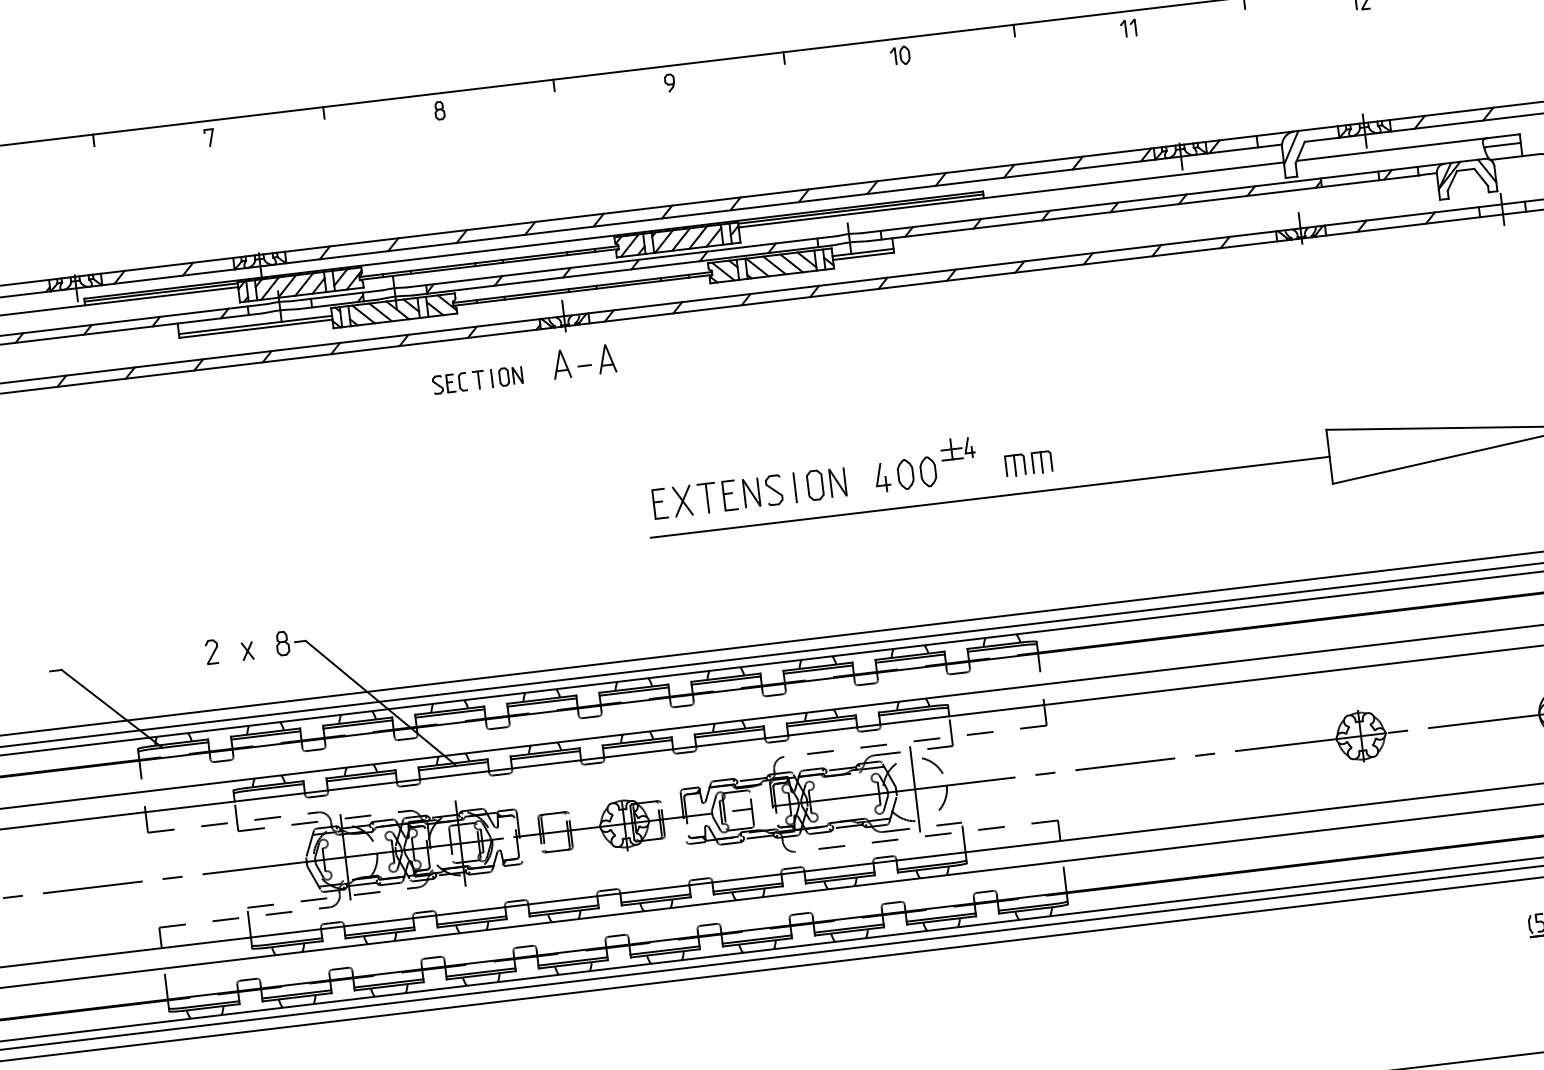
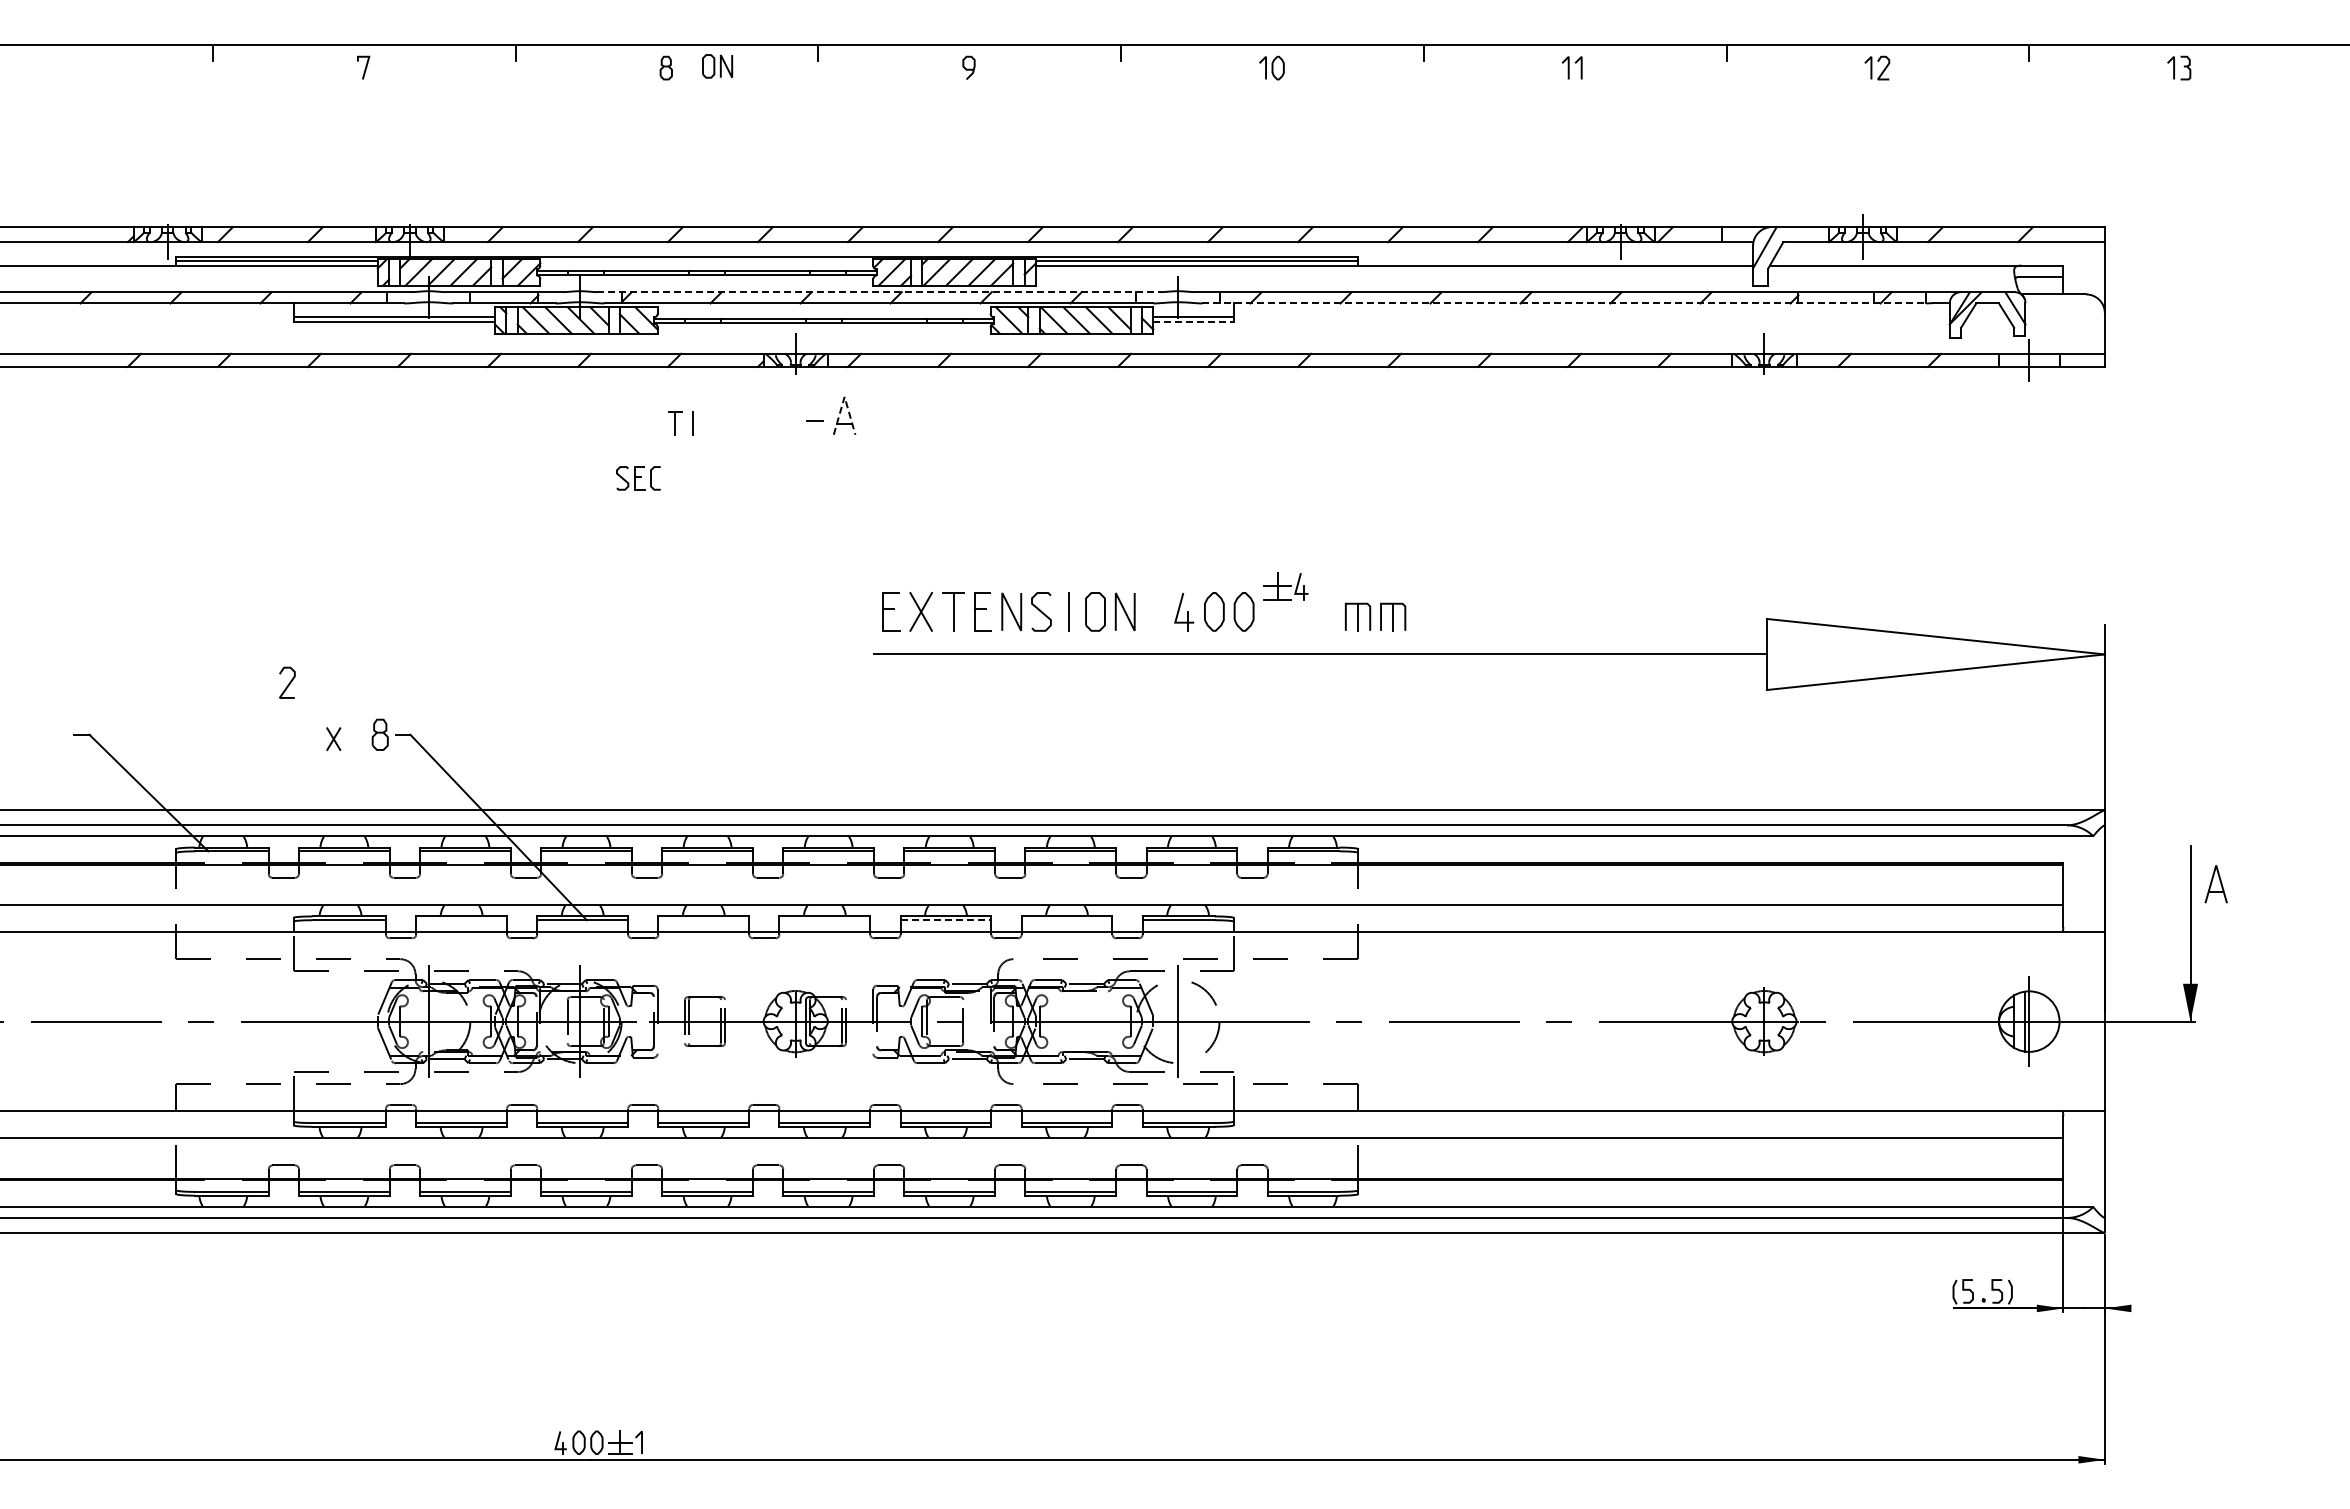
line: (1144, 208) -> (1565, 303), solid -> dashed
line: (863, 256) -> (1193, 322), solid -> dashed
line: (622, 262) -> (879, 292), solid -> dashed
line: (604, 344) -> (844, 396), solid -> dashed
part: (561, 364) -> (784, 415), removed
part: (510, 376) -> (717, 66), moved
part: (450, 383) -> (638, 478), moved
curve: (212, 652) -> (288, 683), moved
line: (821, 722) -> (1066, 920), removed
line: (730, 733) -> (946, 920), solid -> dashed
line: (637, 744) -> (824, 920), removed
line: (545, 755) -> (703, 920), removed
line: (361, 777) -> (461, 920), removed

